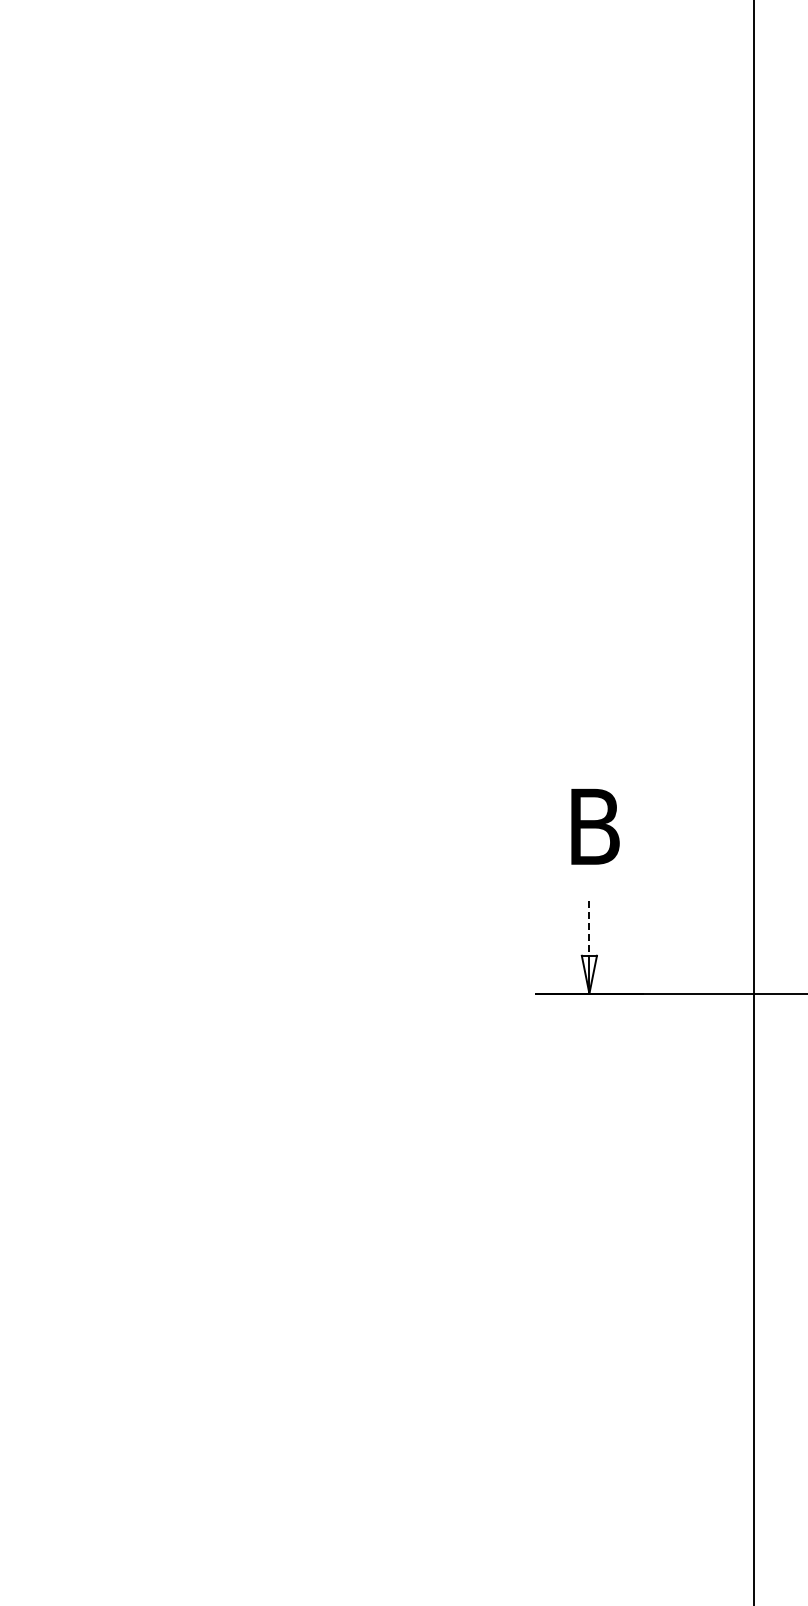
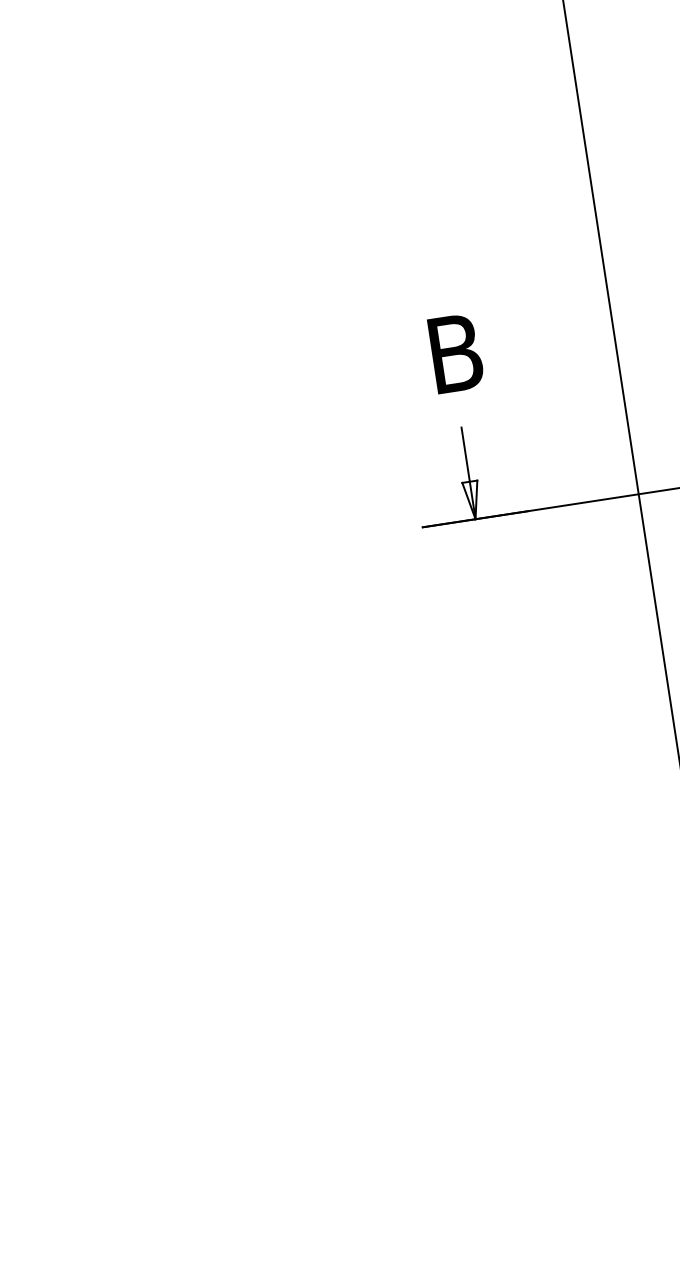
line: (589, 928) -> (465, 454), dashed -> solid

